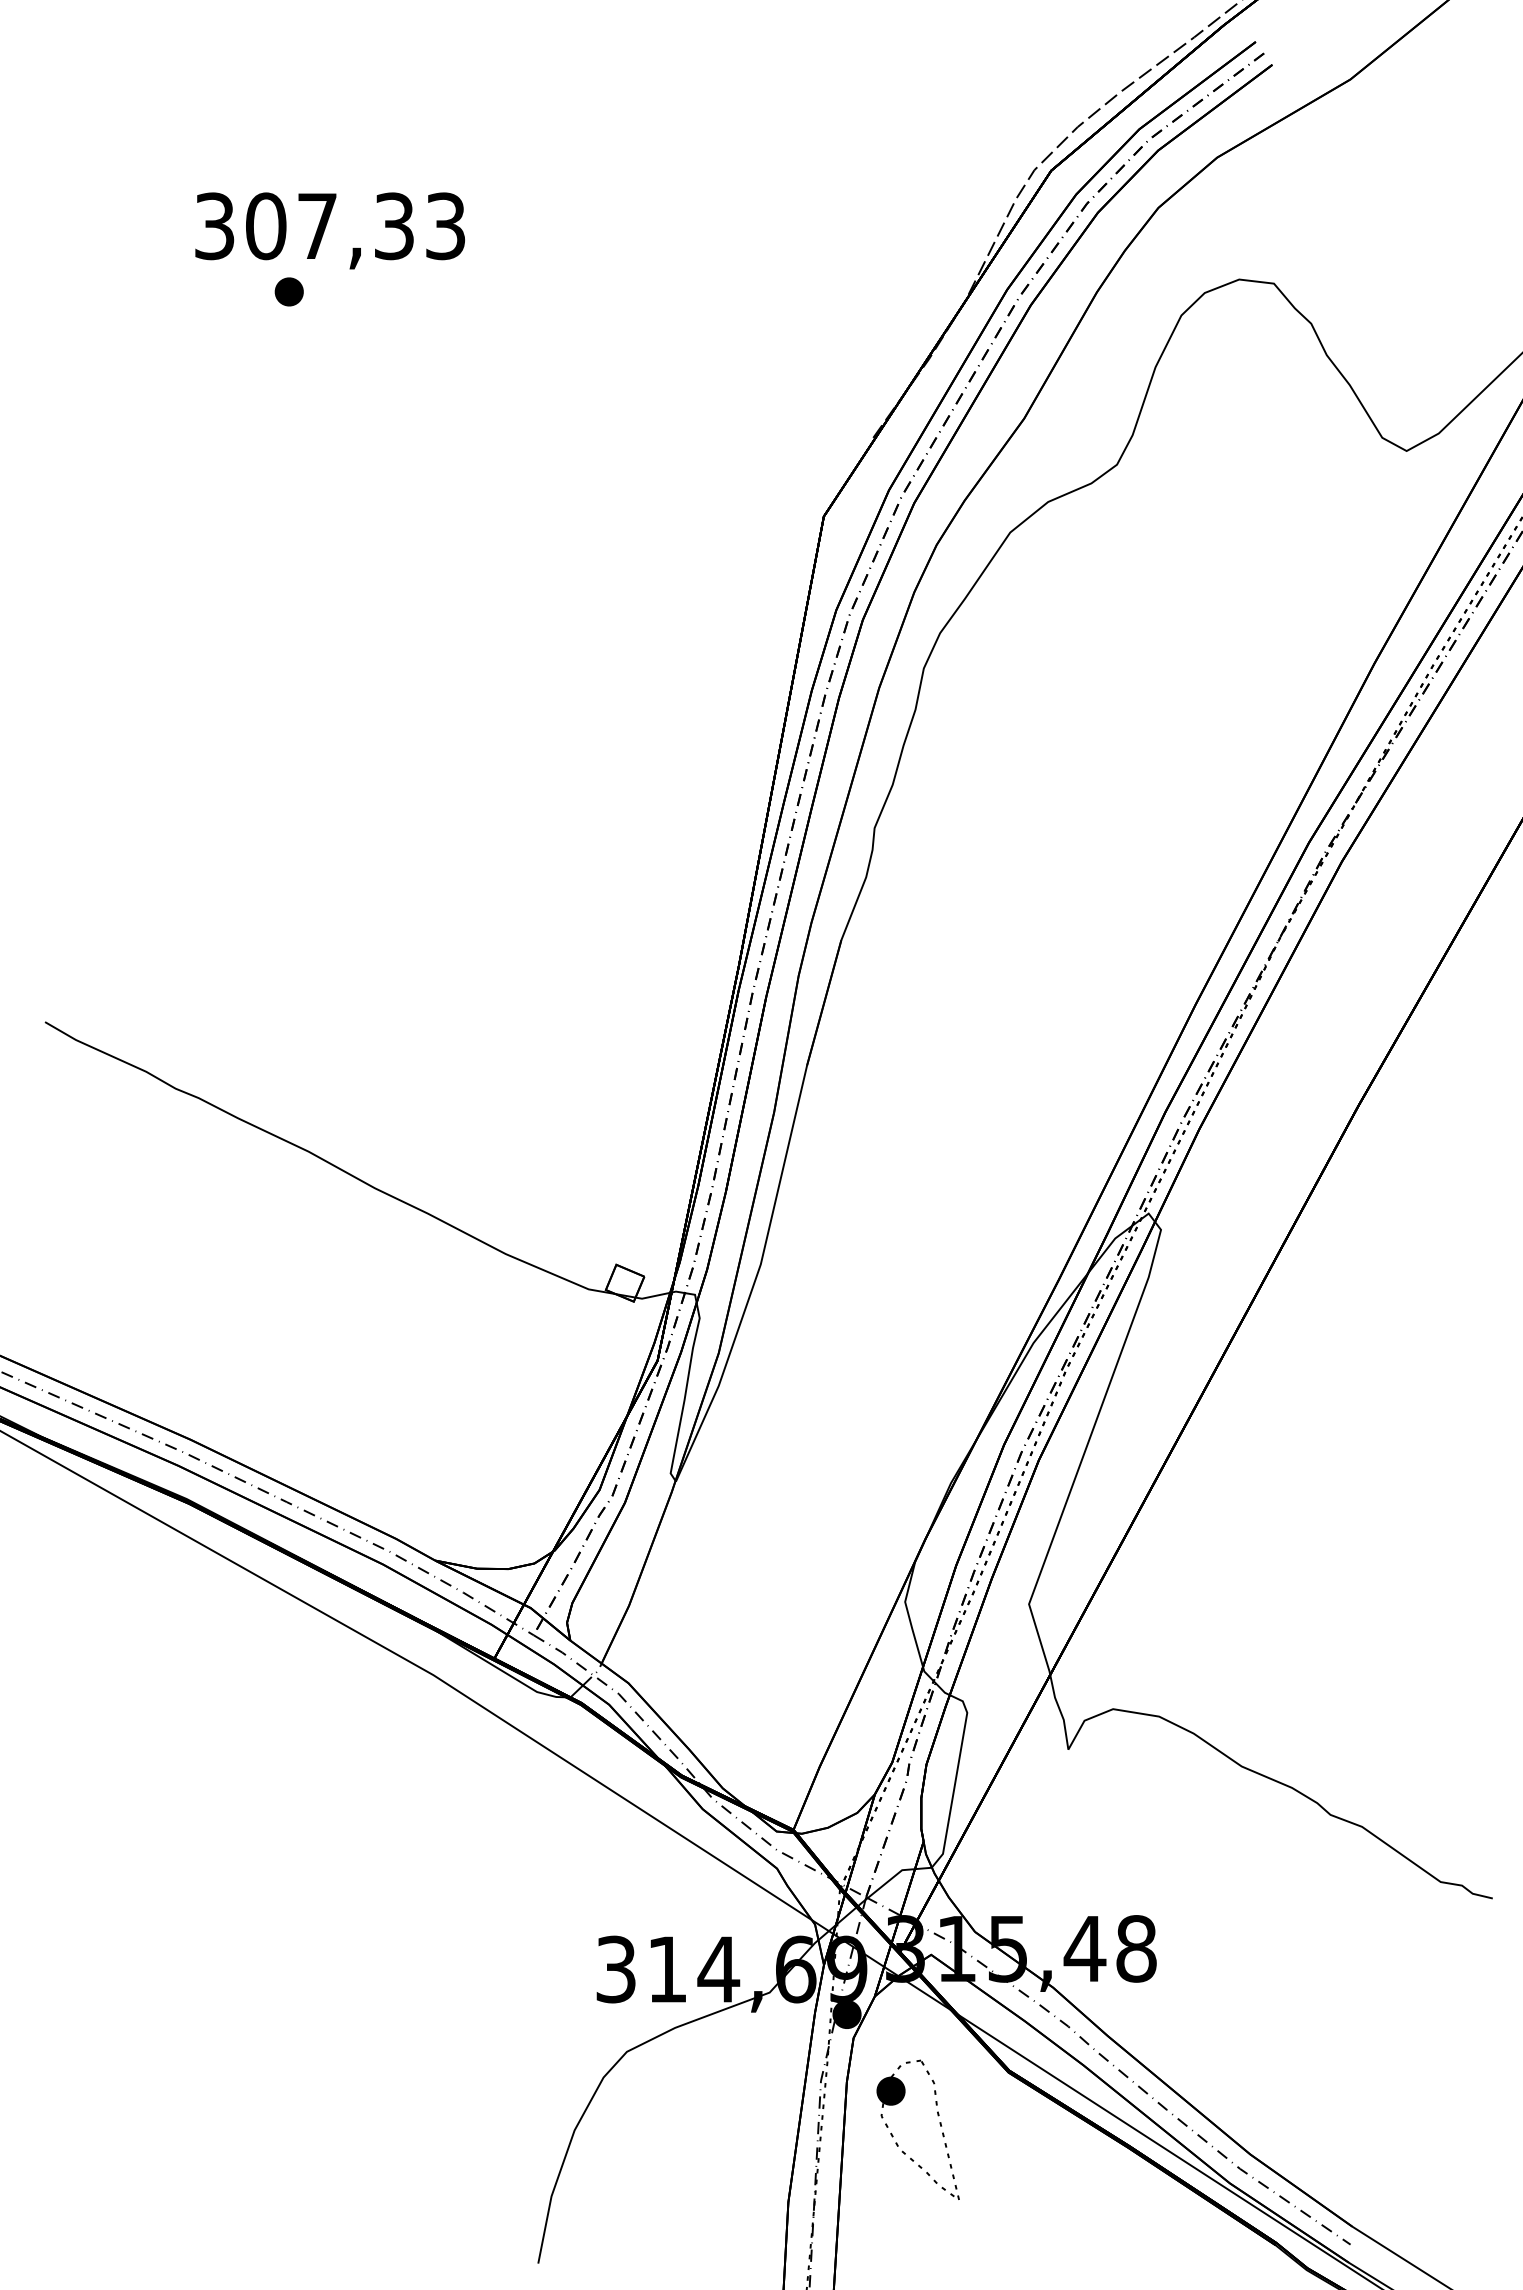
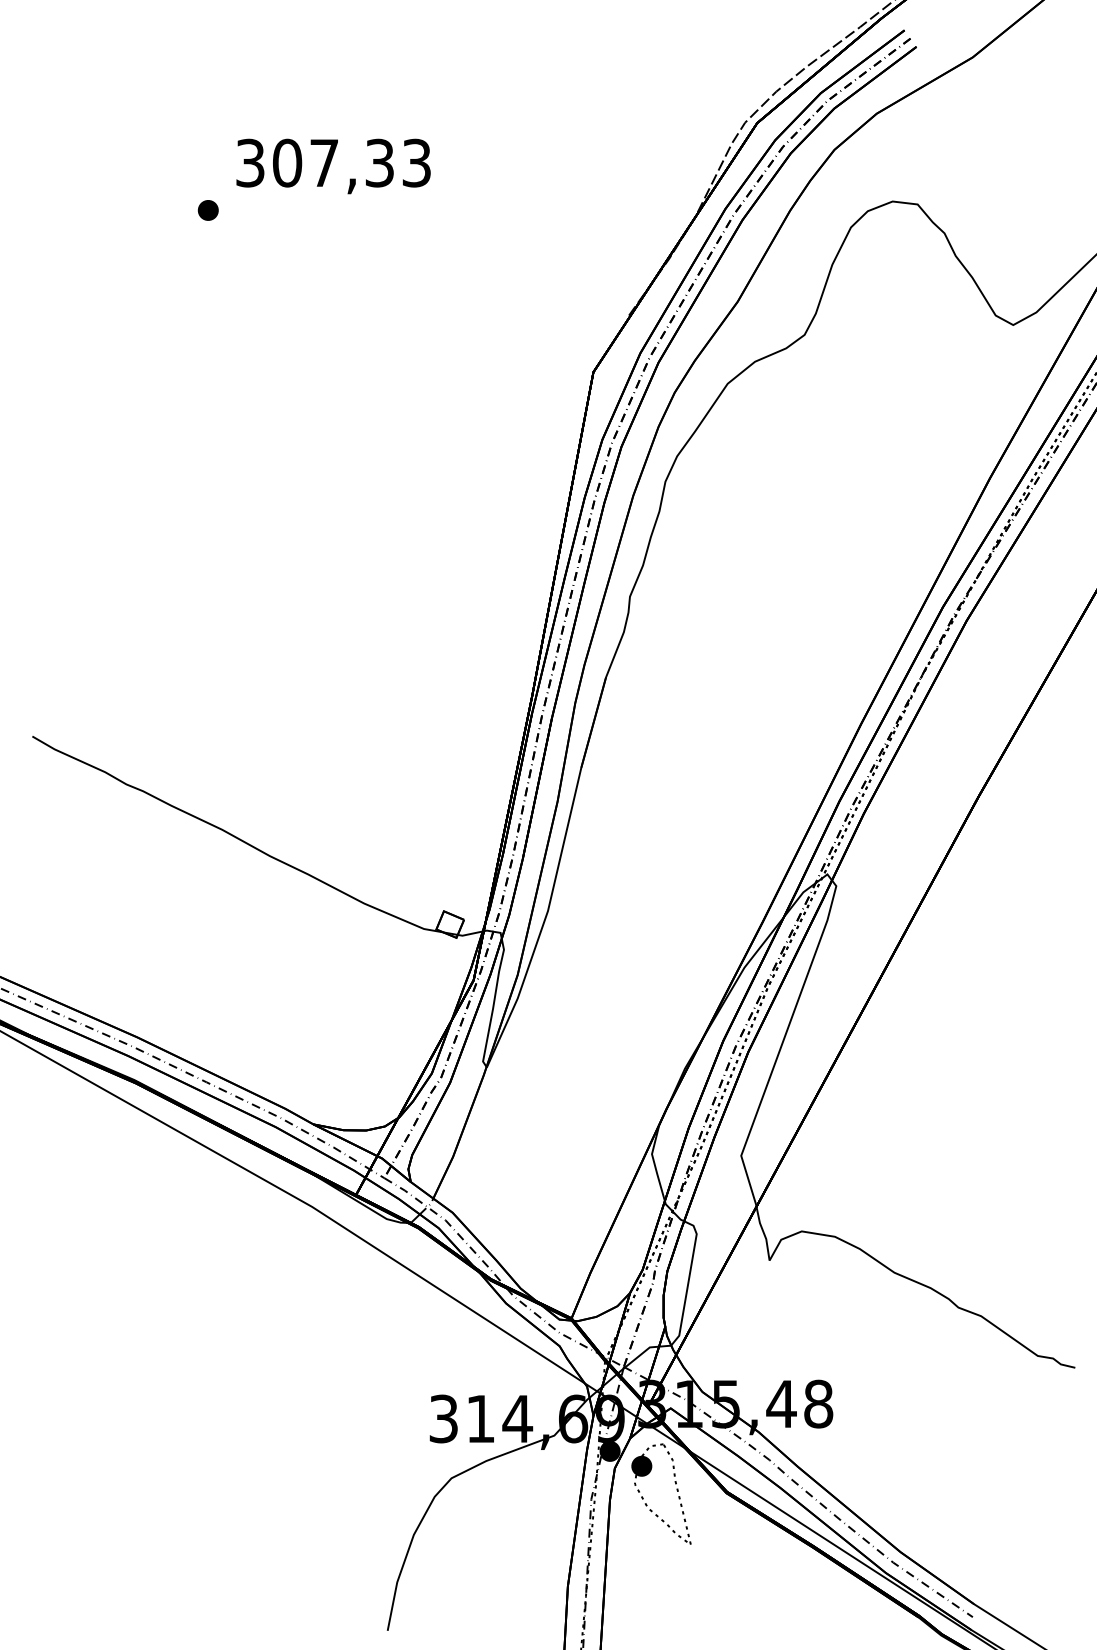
text: (329, 230) -> (333, 166), moved
part: (939, 2124) -> (676, 1490), moved

